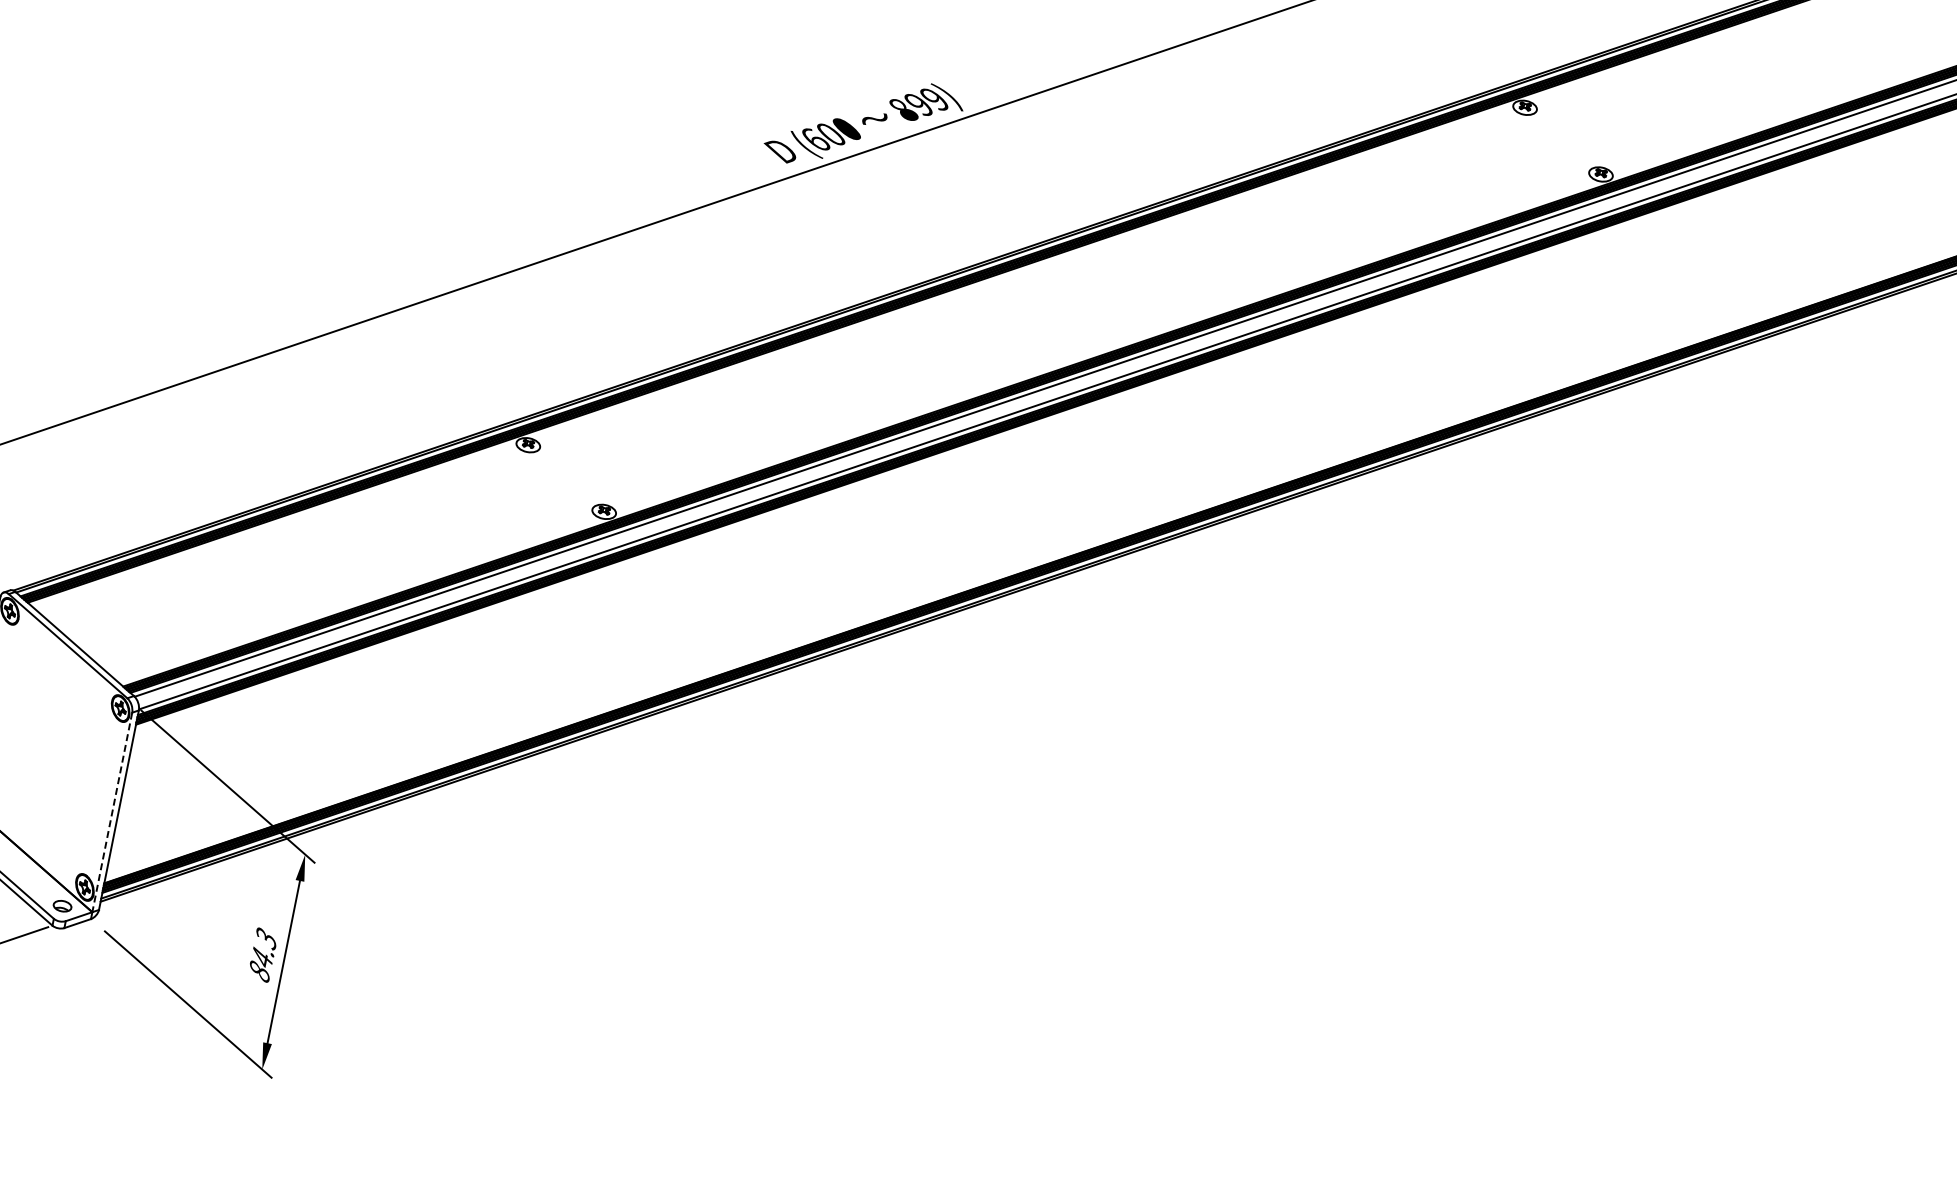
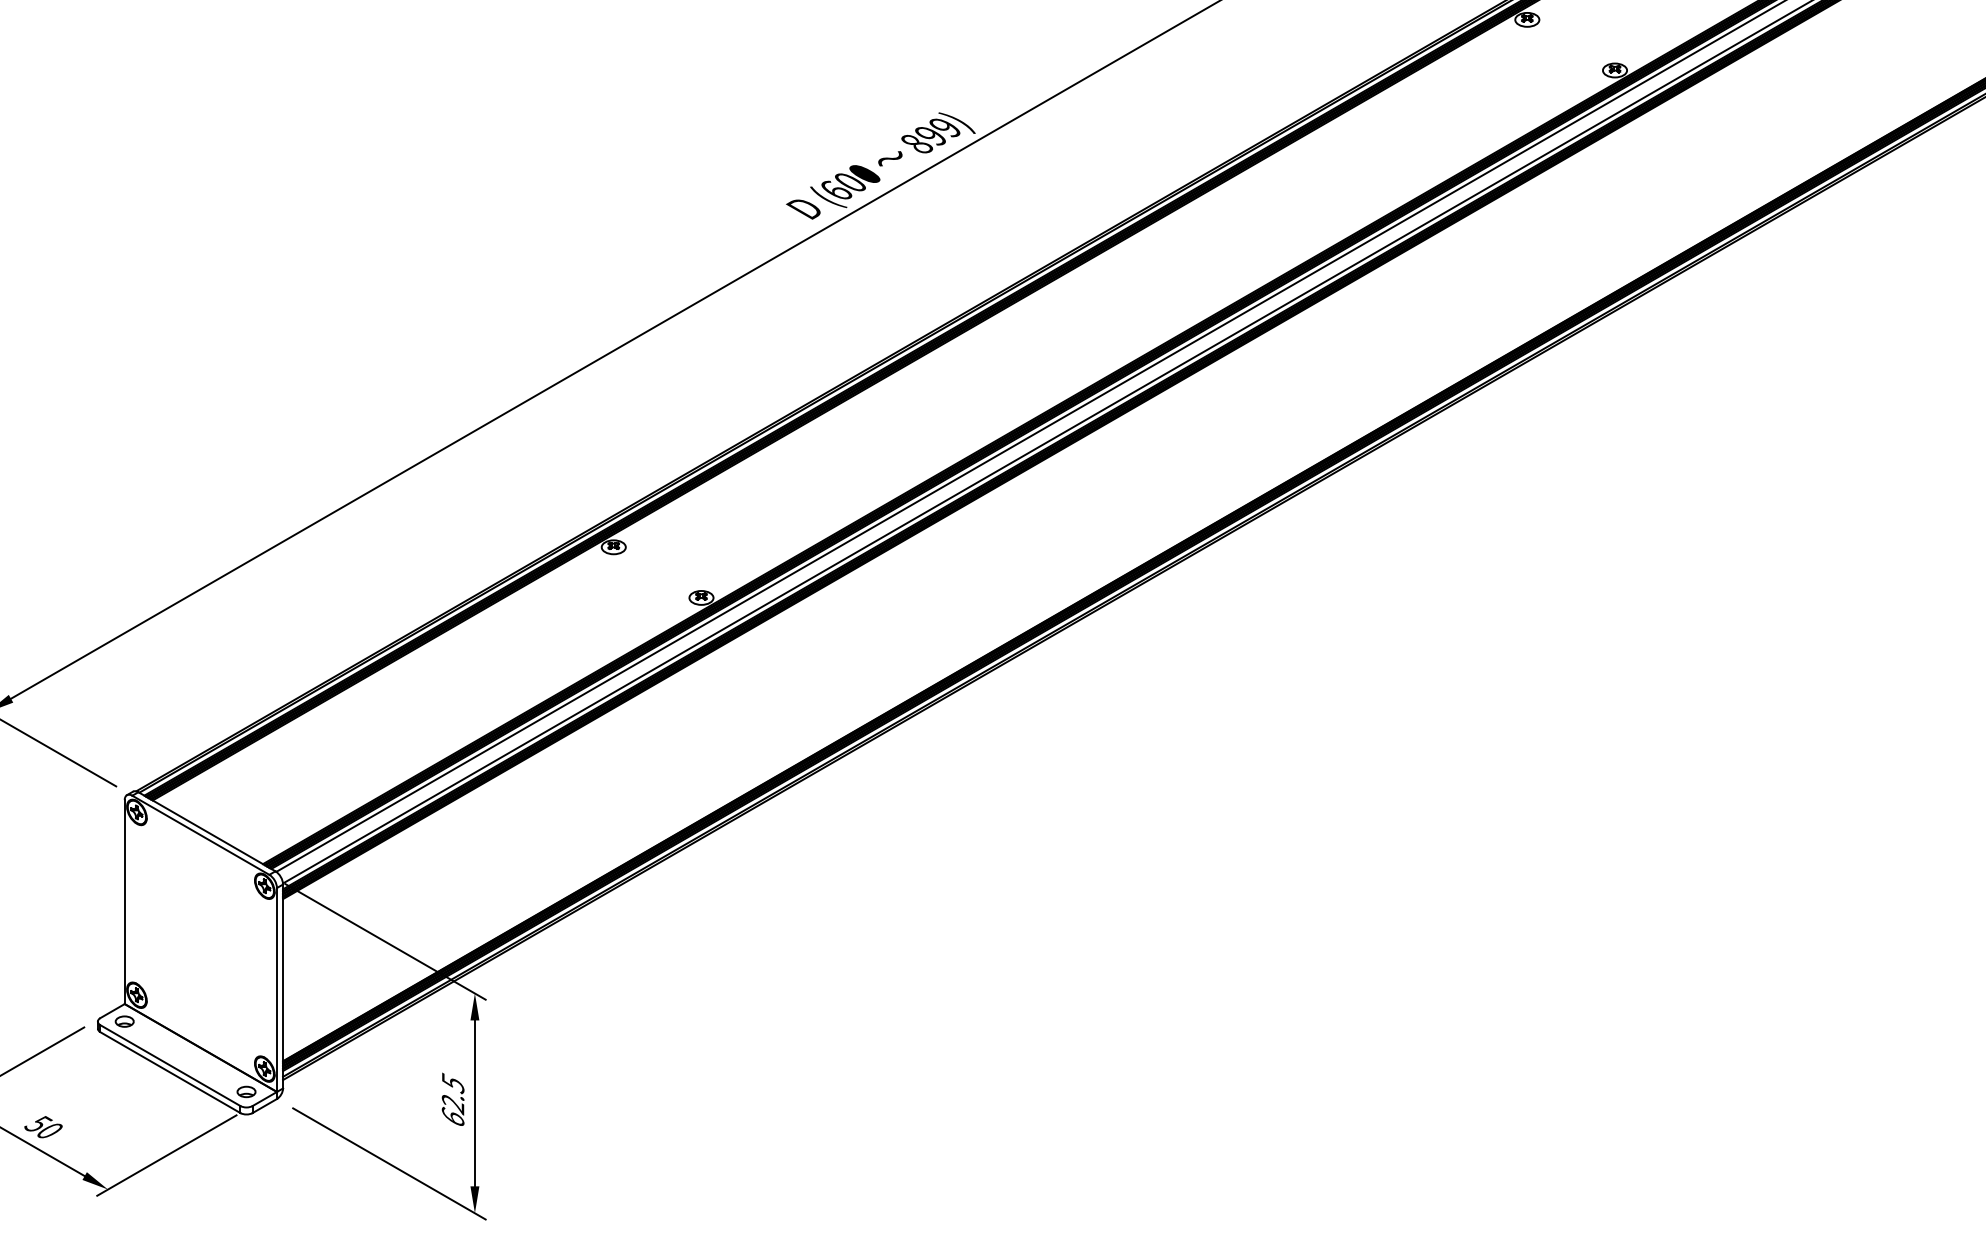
line: (112, 813) -> (277, 990), dashed -> solid
text: (262, 953) -> (452, 1099), 84.3 -> 62.5

